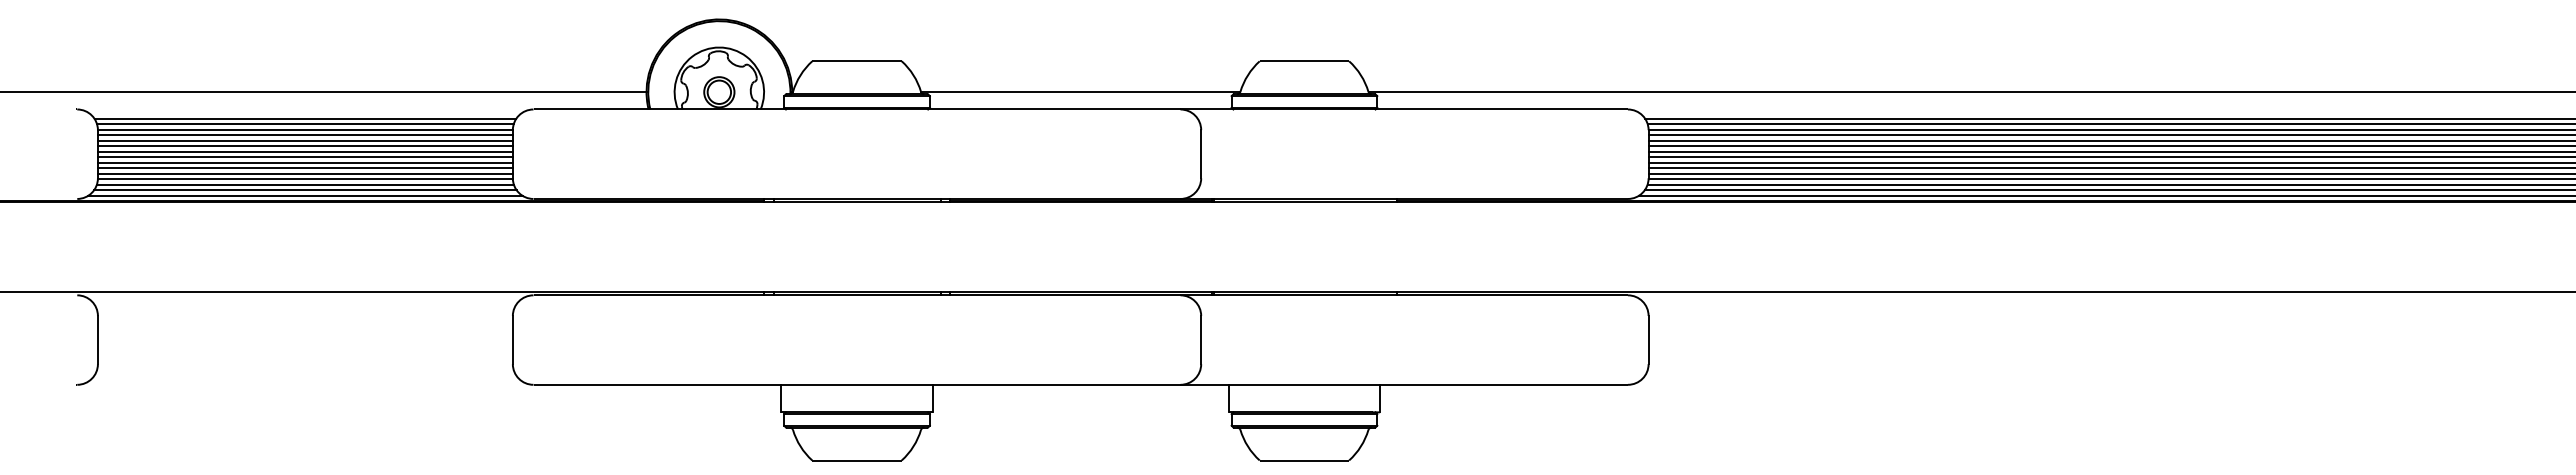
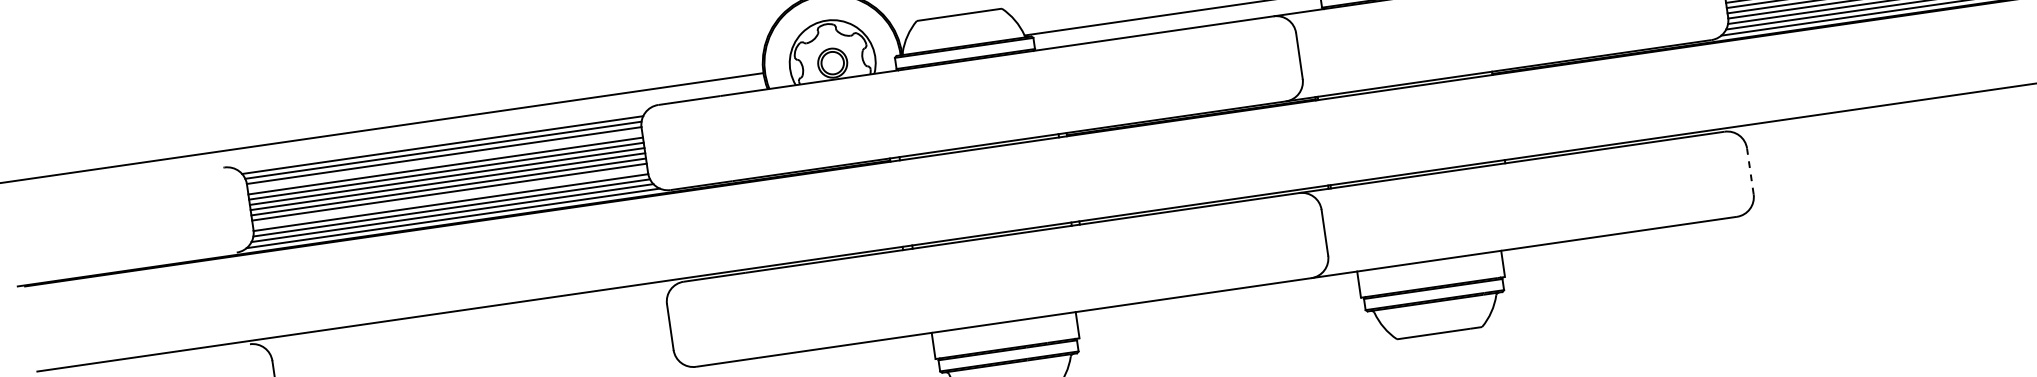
line: (304, 135) -> (444, 161), removed
line: (304, 173) -> (449, 197), removed
line: (1648, 339) -> (1750, 170), solid -> dashed

